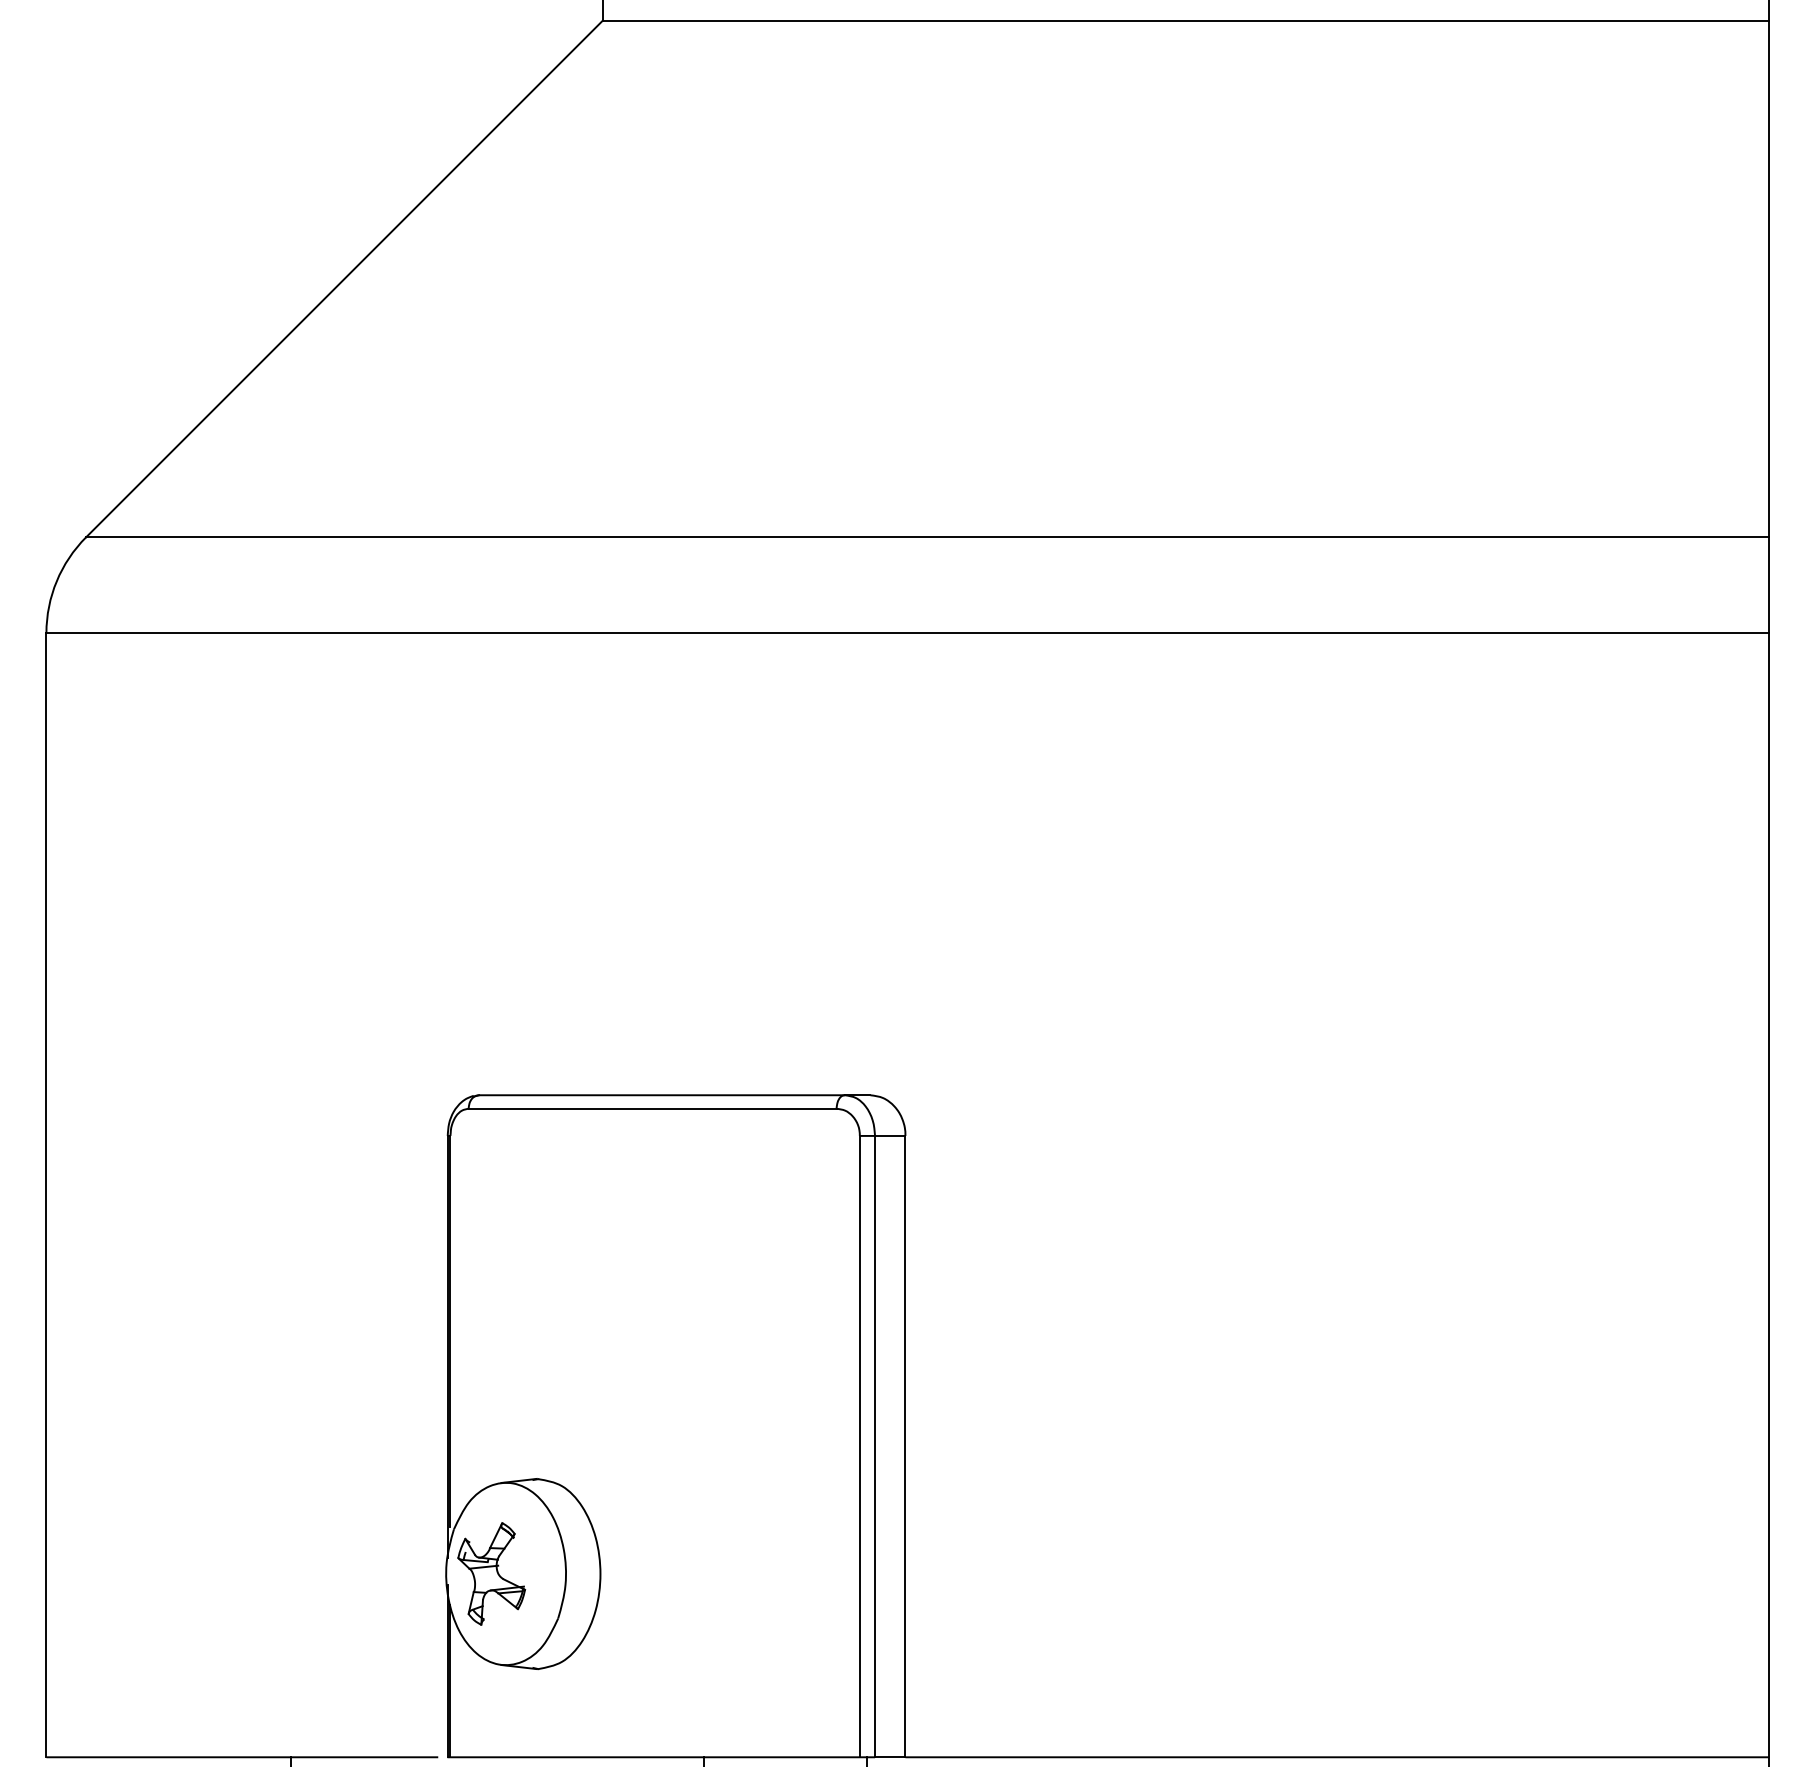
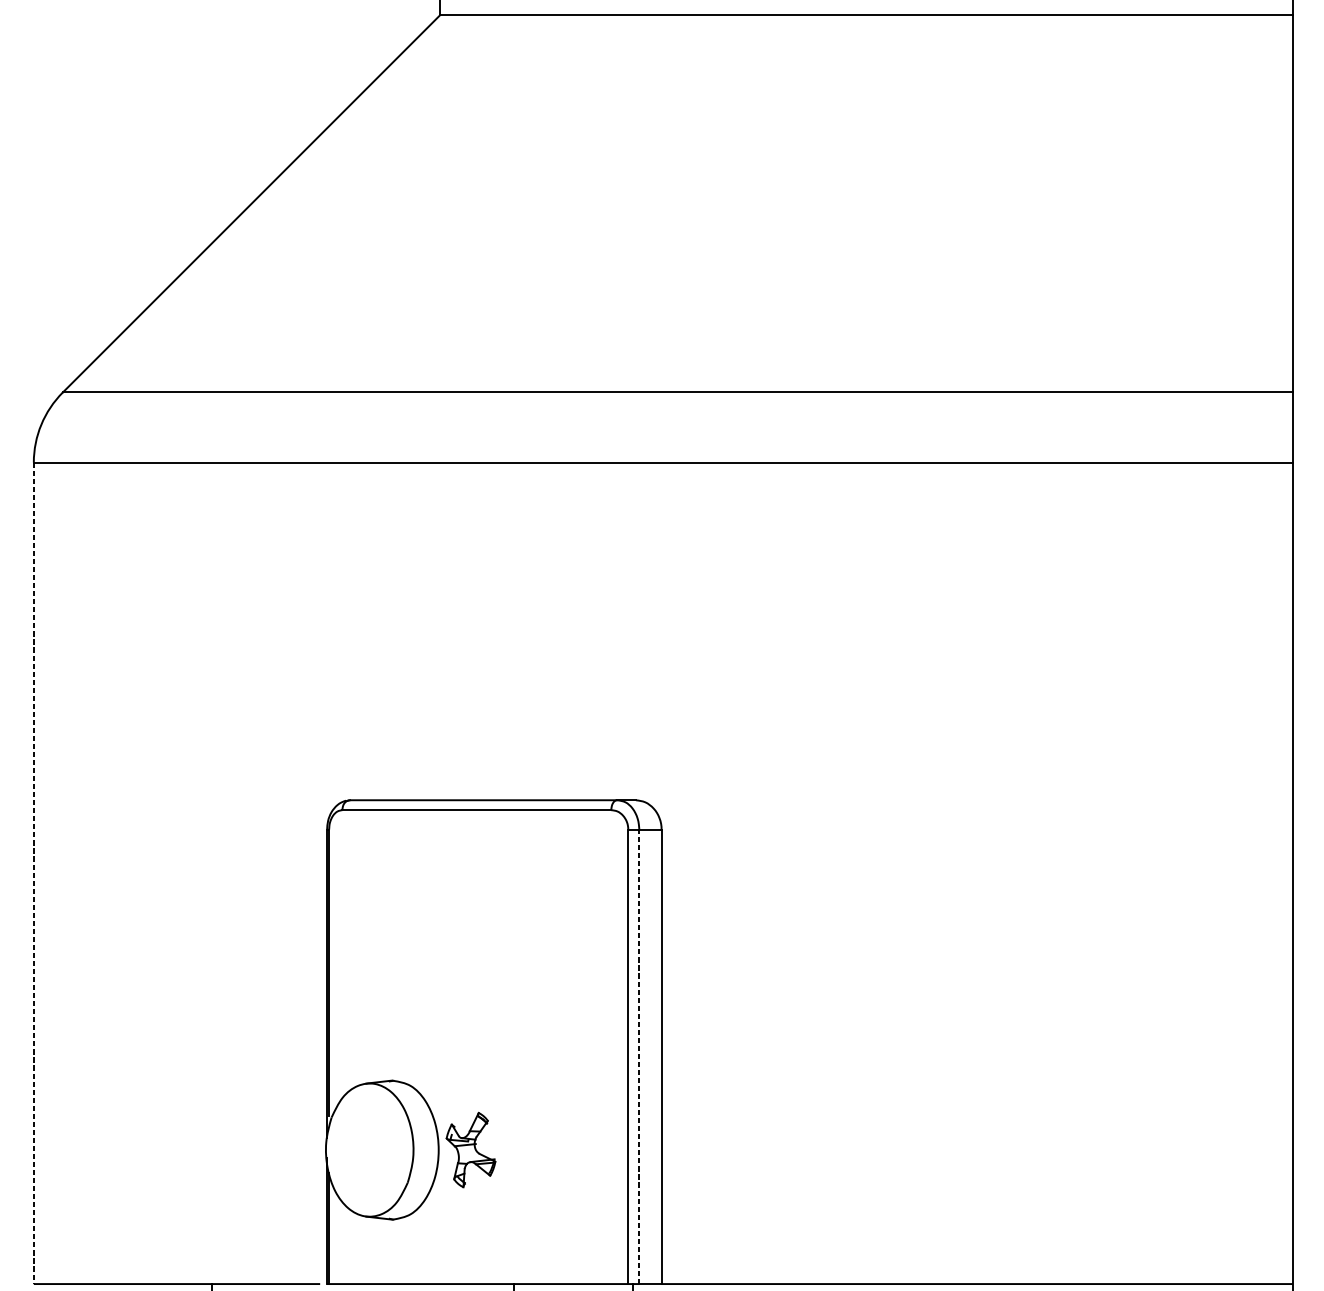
line: (46, 1195) -> (33, 873), solid -> dashed
line: (875, 1446) -> (639, 1056), solid -> dashed
part: (491, 1573) -> (470, 1149), moved

